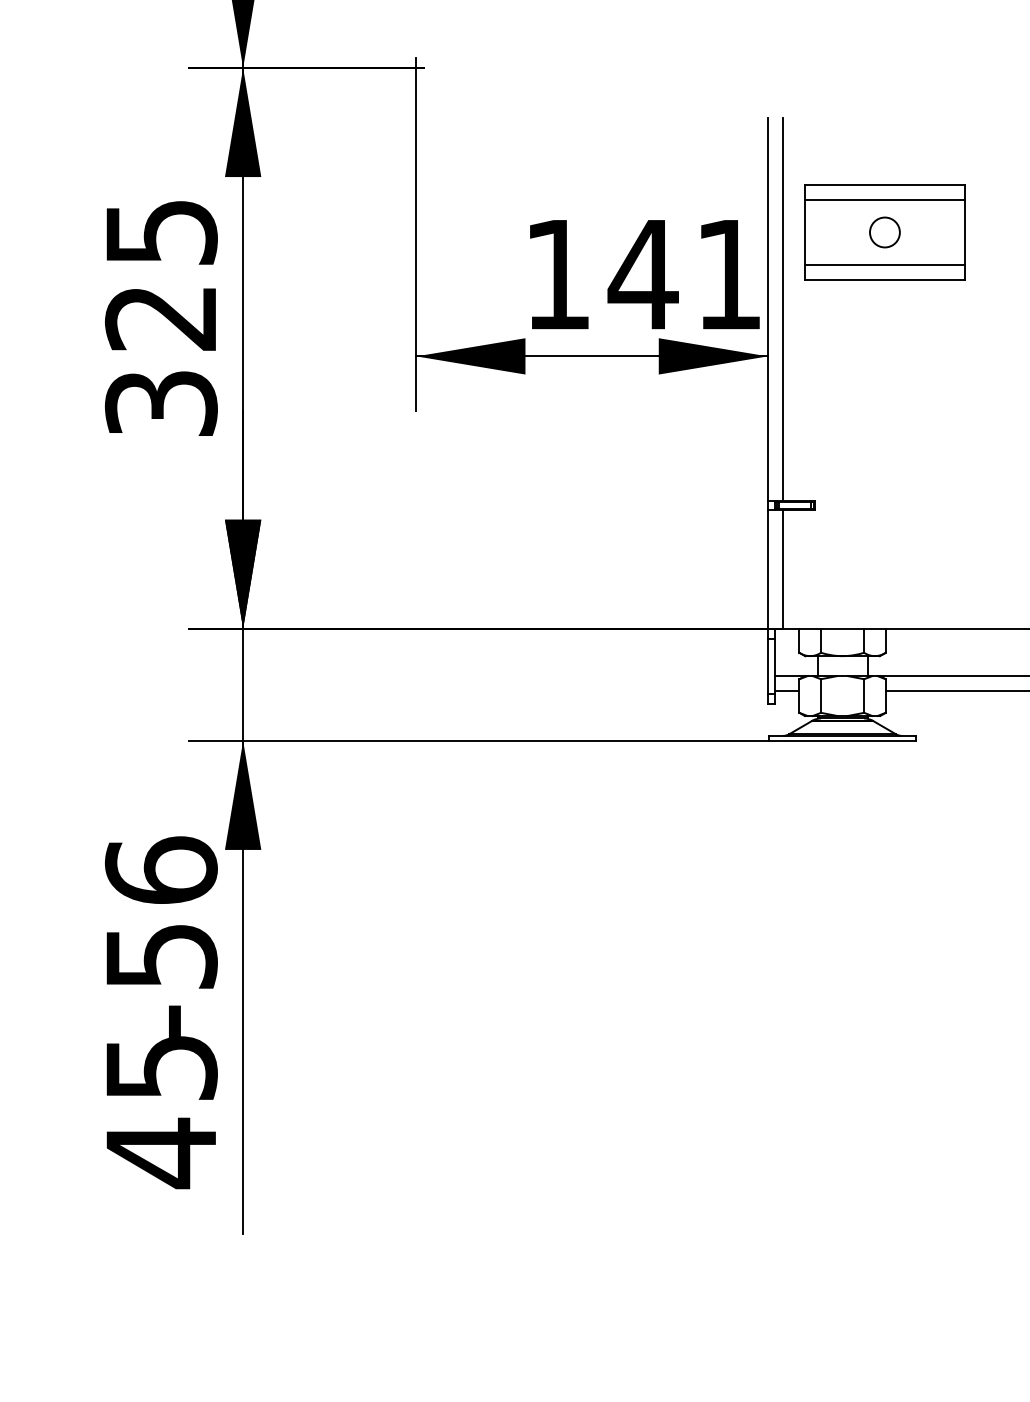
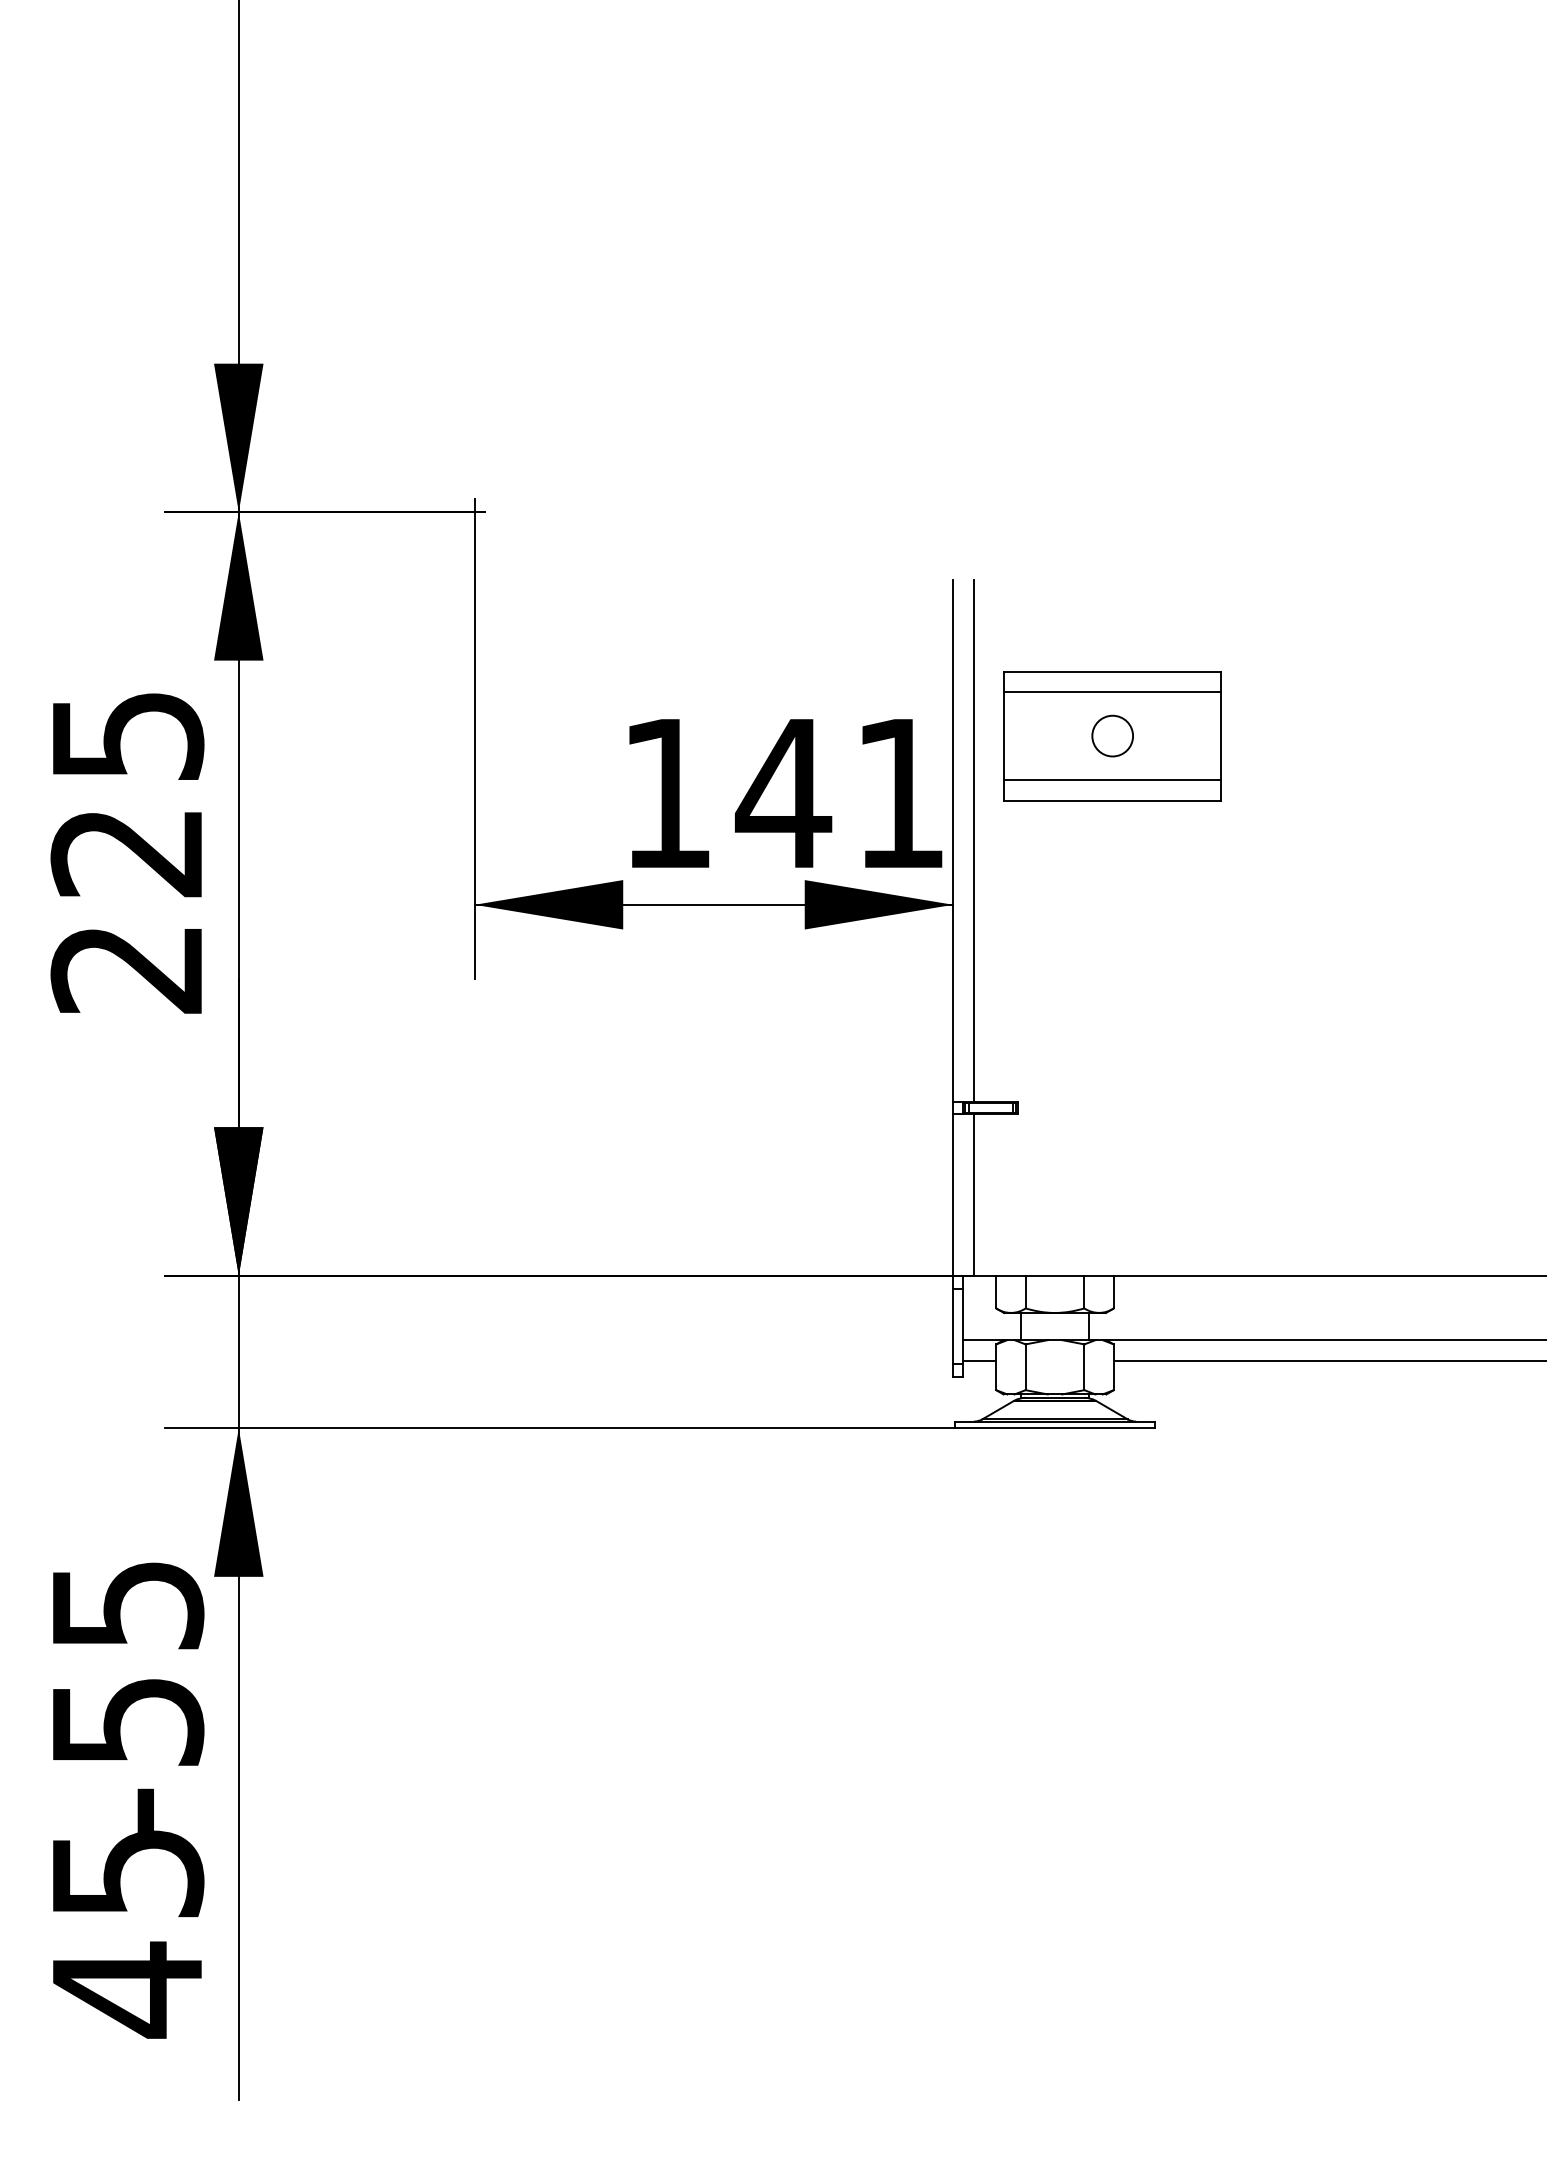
text: (161, 403) -> (127, 969), 325 -> 225
text: (161, 870) -> (127, 1604), -56 -> -55

